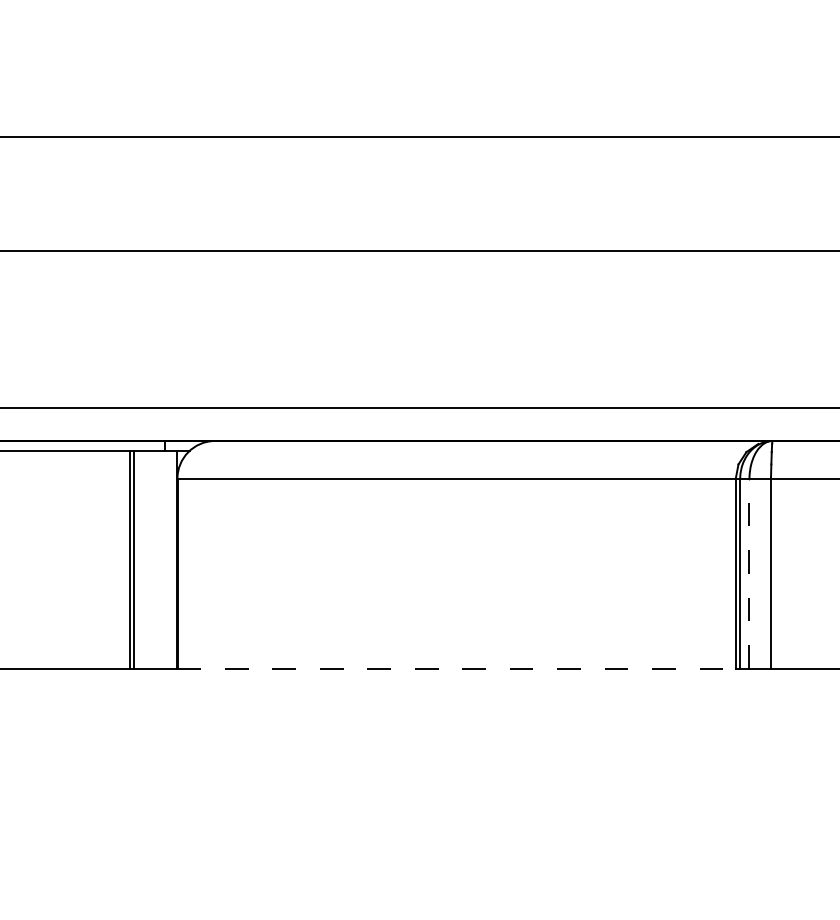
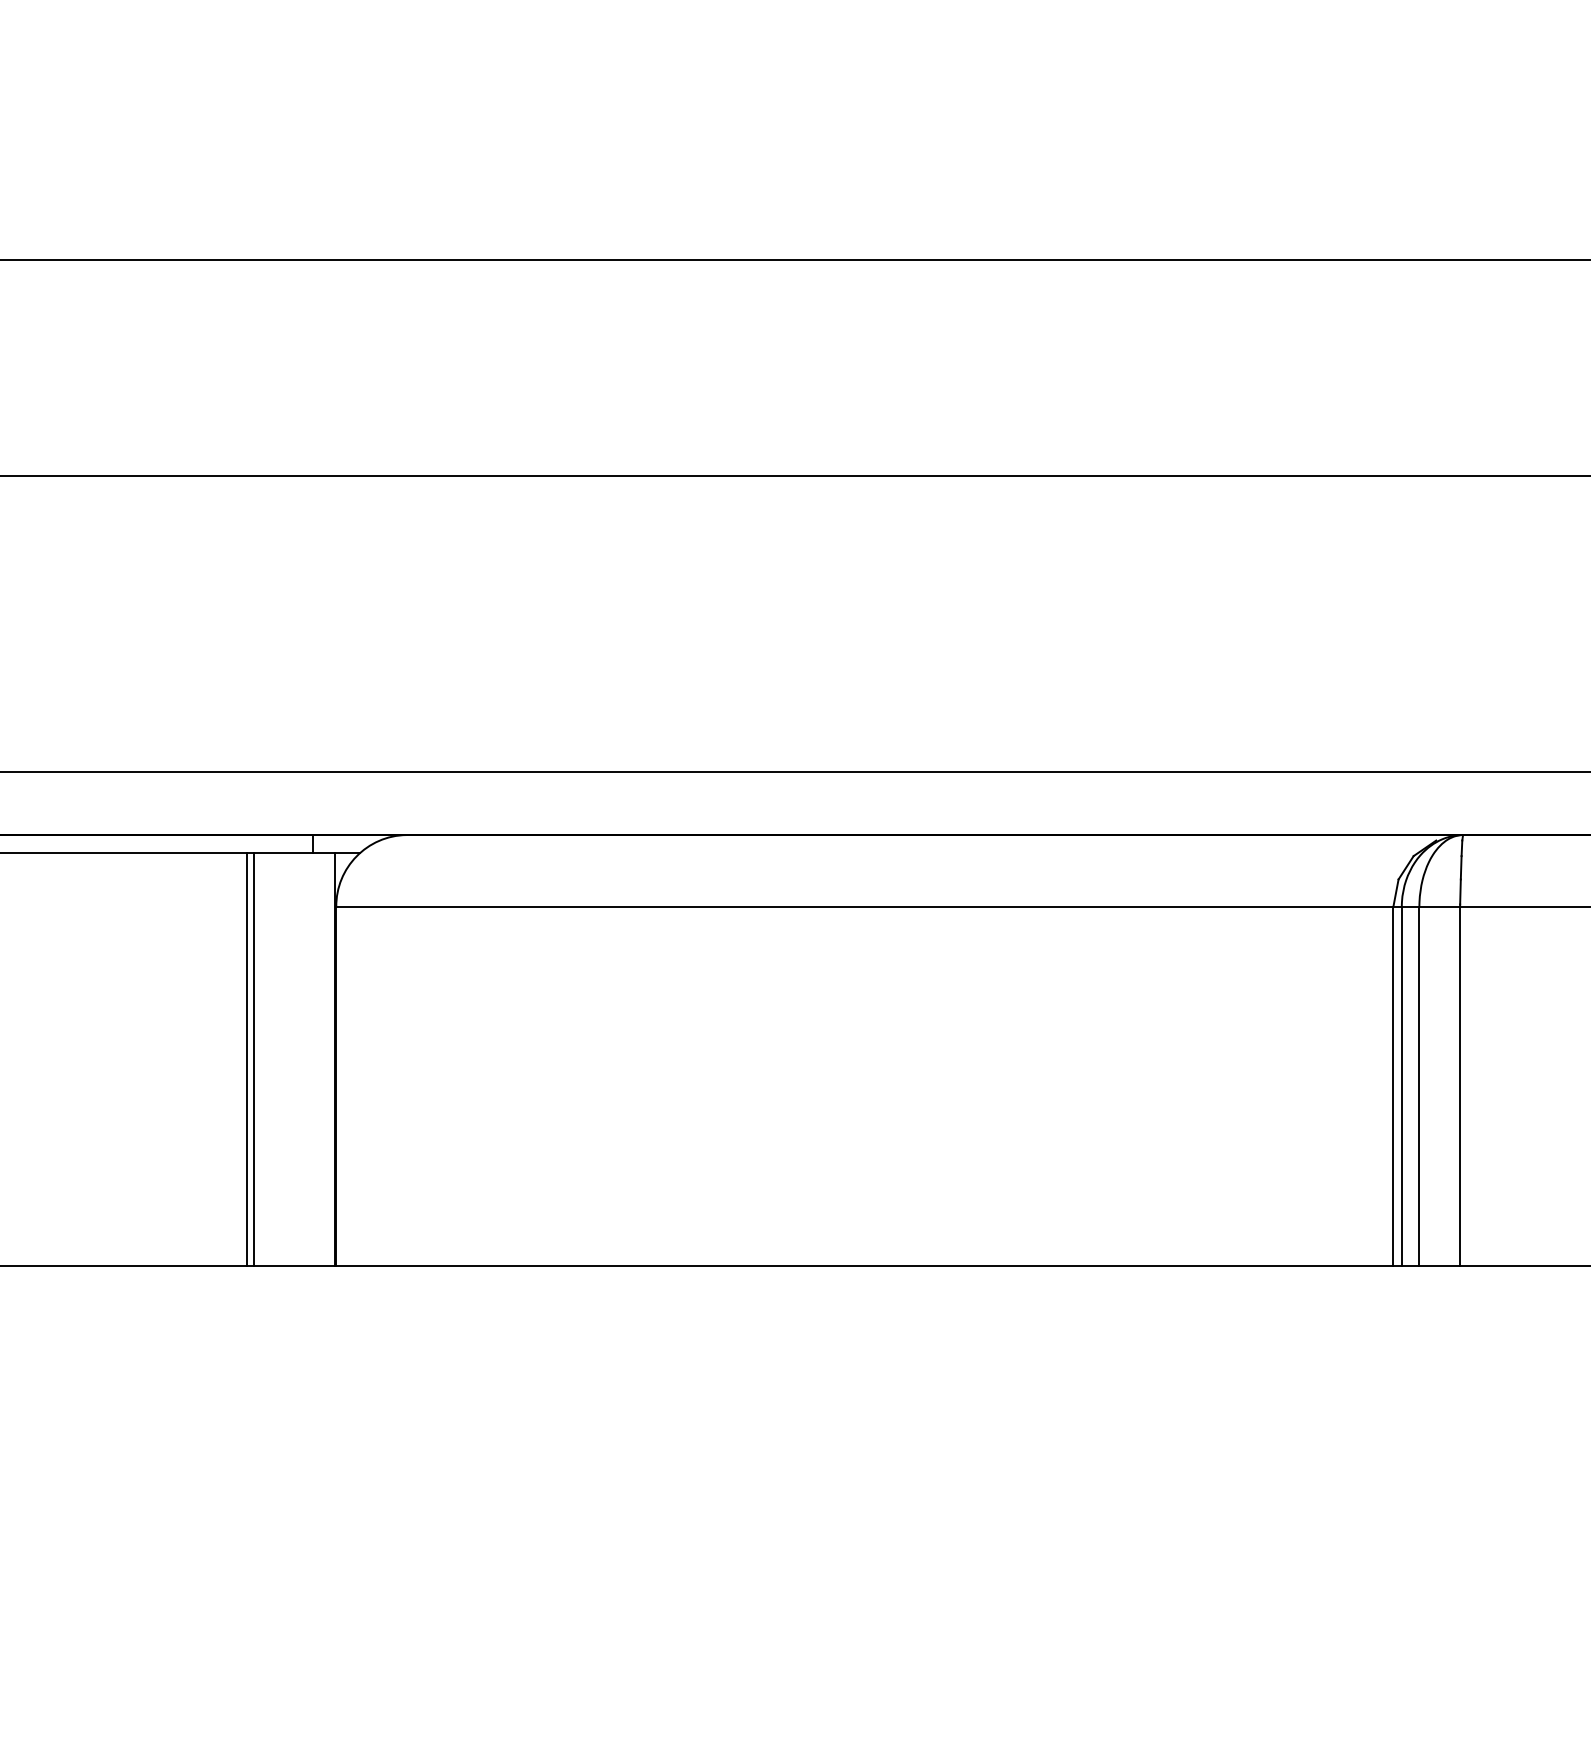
line: (749, 573) -> (1419, 1085), dashed -> solid
line: (457, 668) -> (866, 1265), dashed -> solid

